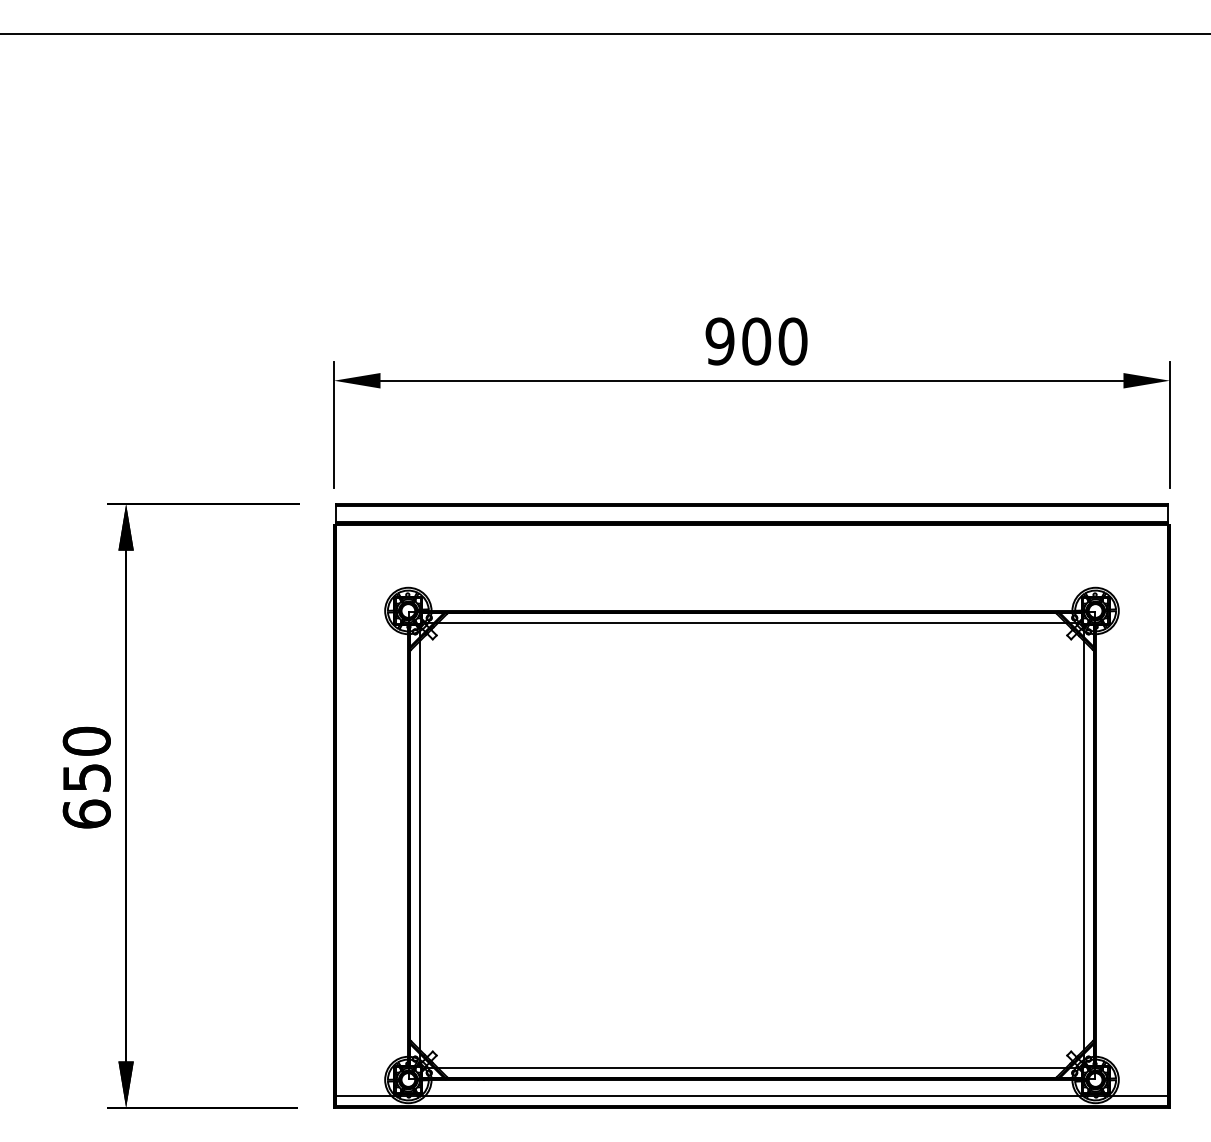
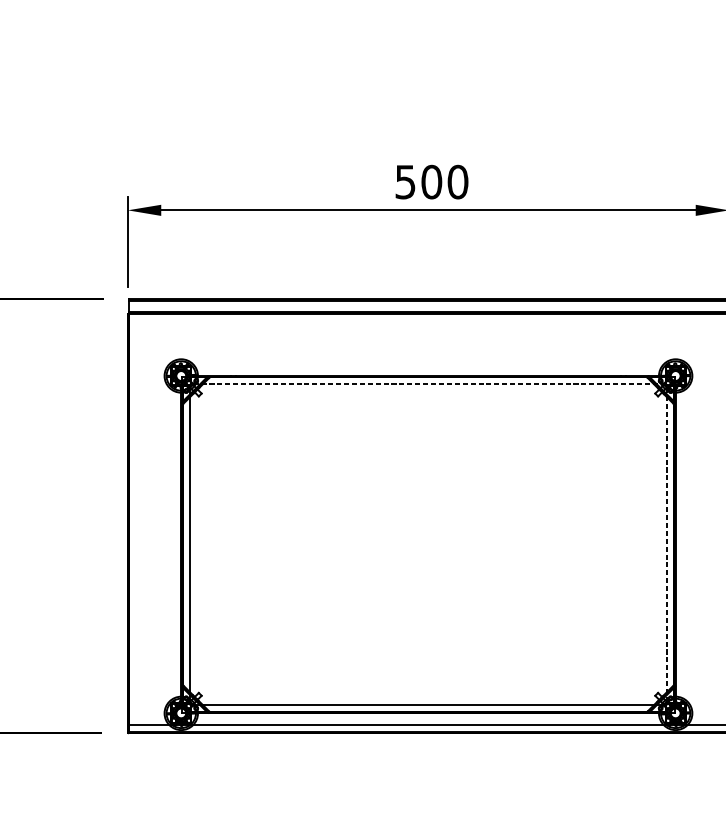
text: (719, 341) -> (405, 182), 900 -> 500
line: (752, 622) -> (428, 384), solid -> dashed
line: (1084, 846) -> (667, 545), solid -> dashed

